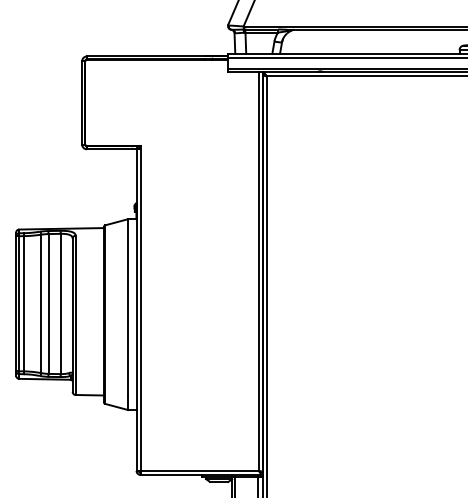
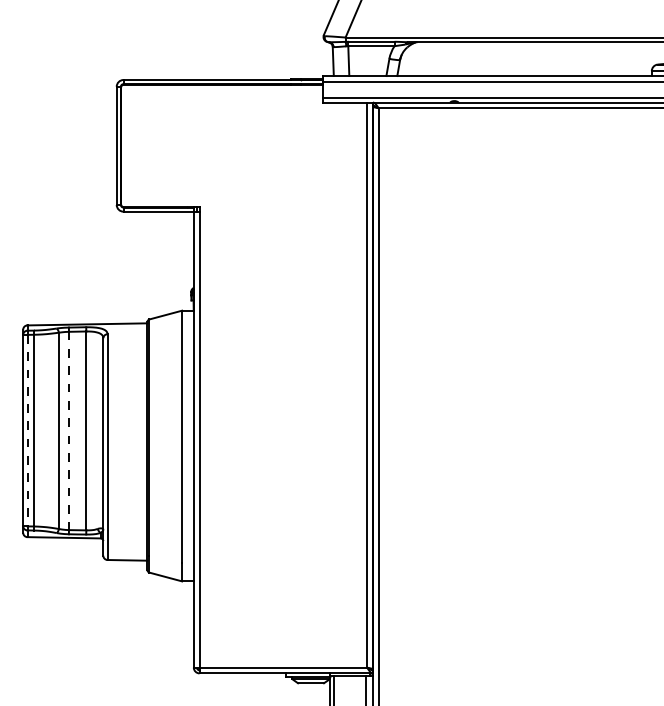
line: (19, 303) -> (27, 430), solid -> dashed
line: (48, 304) -> (69, 431), solid -> dashed

